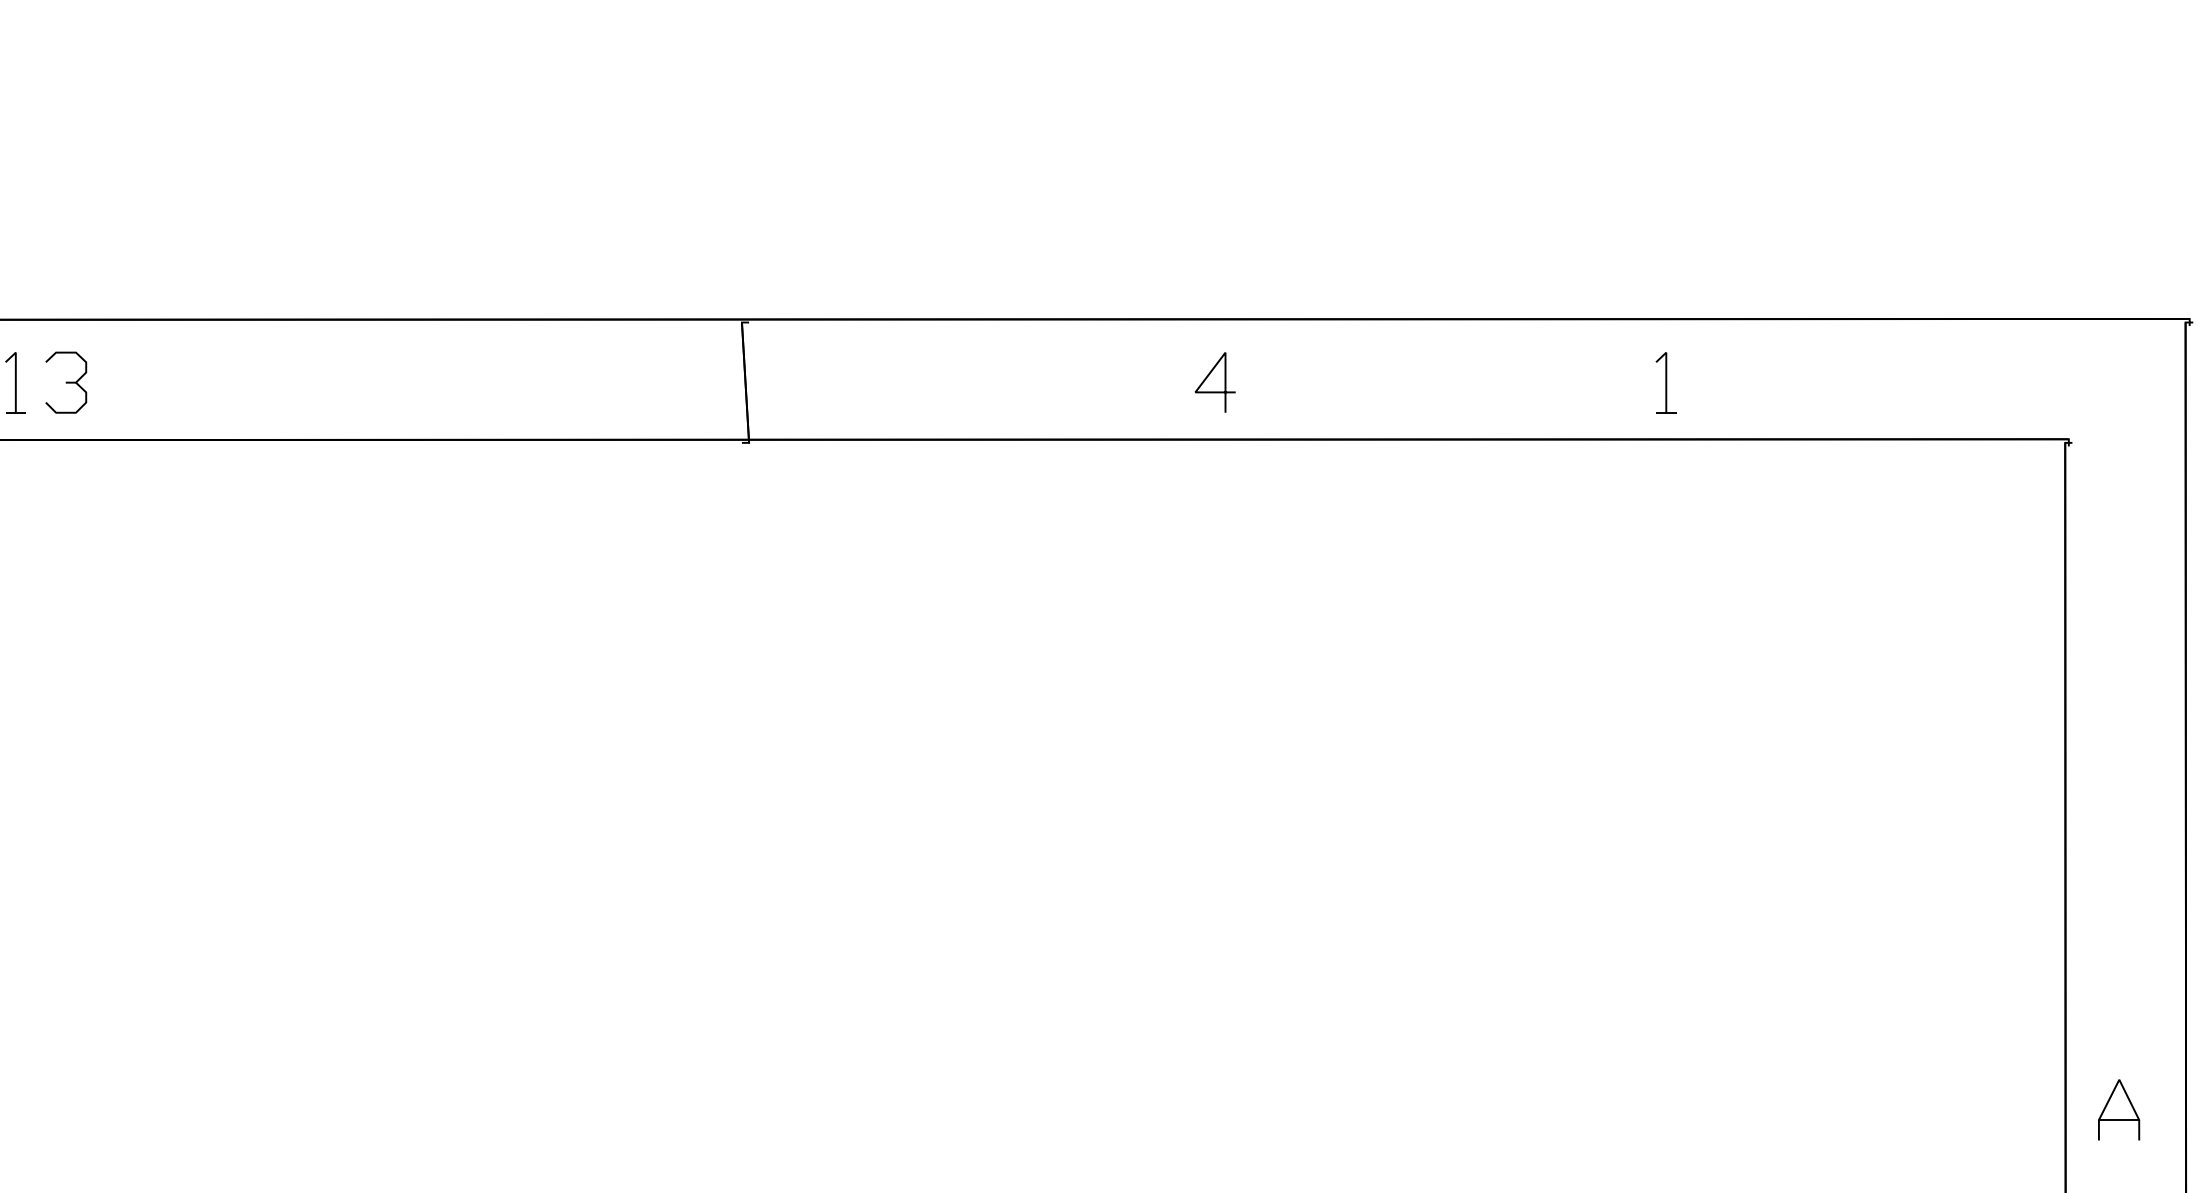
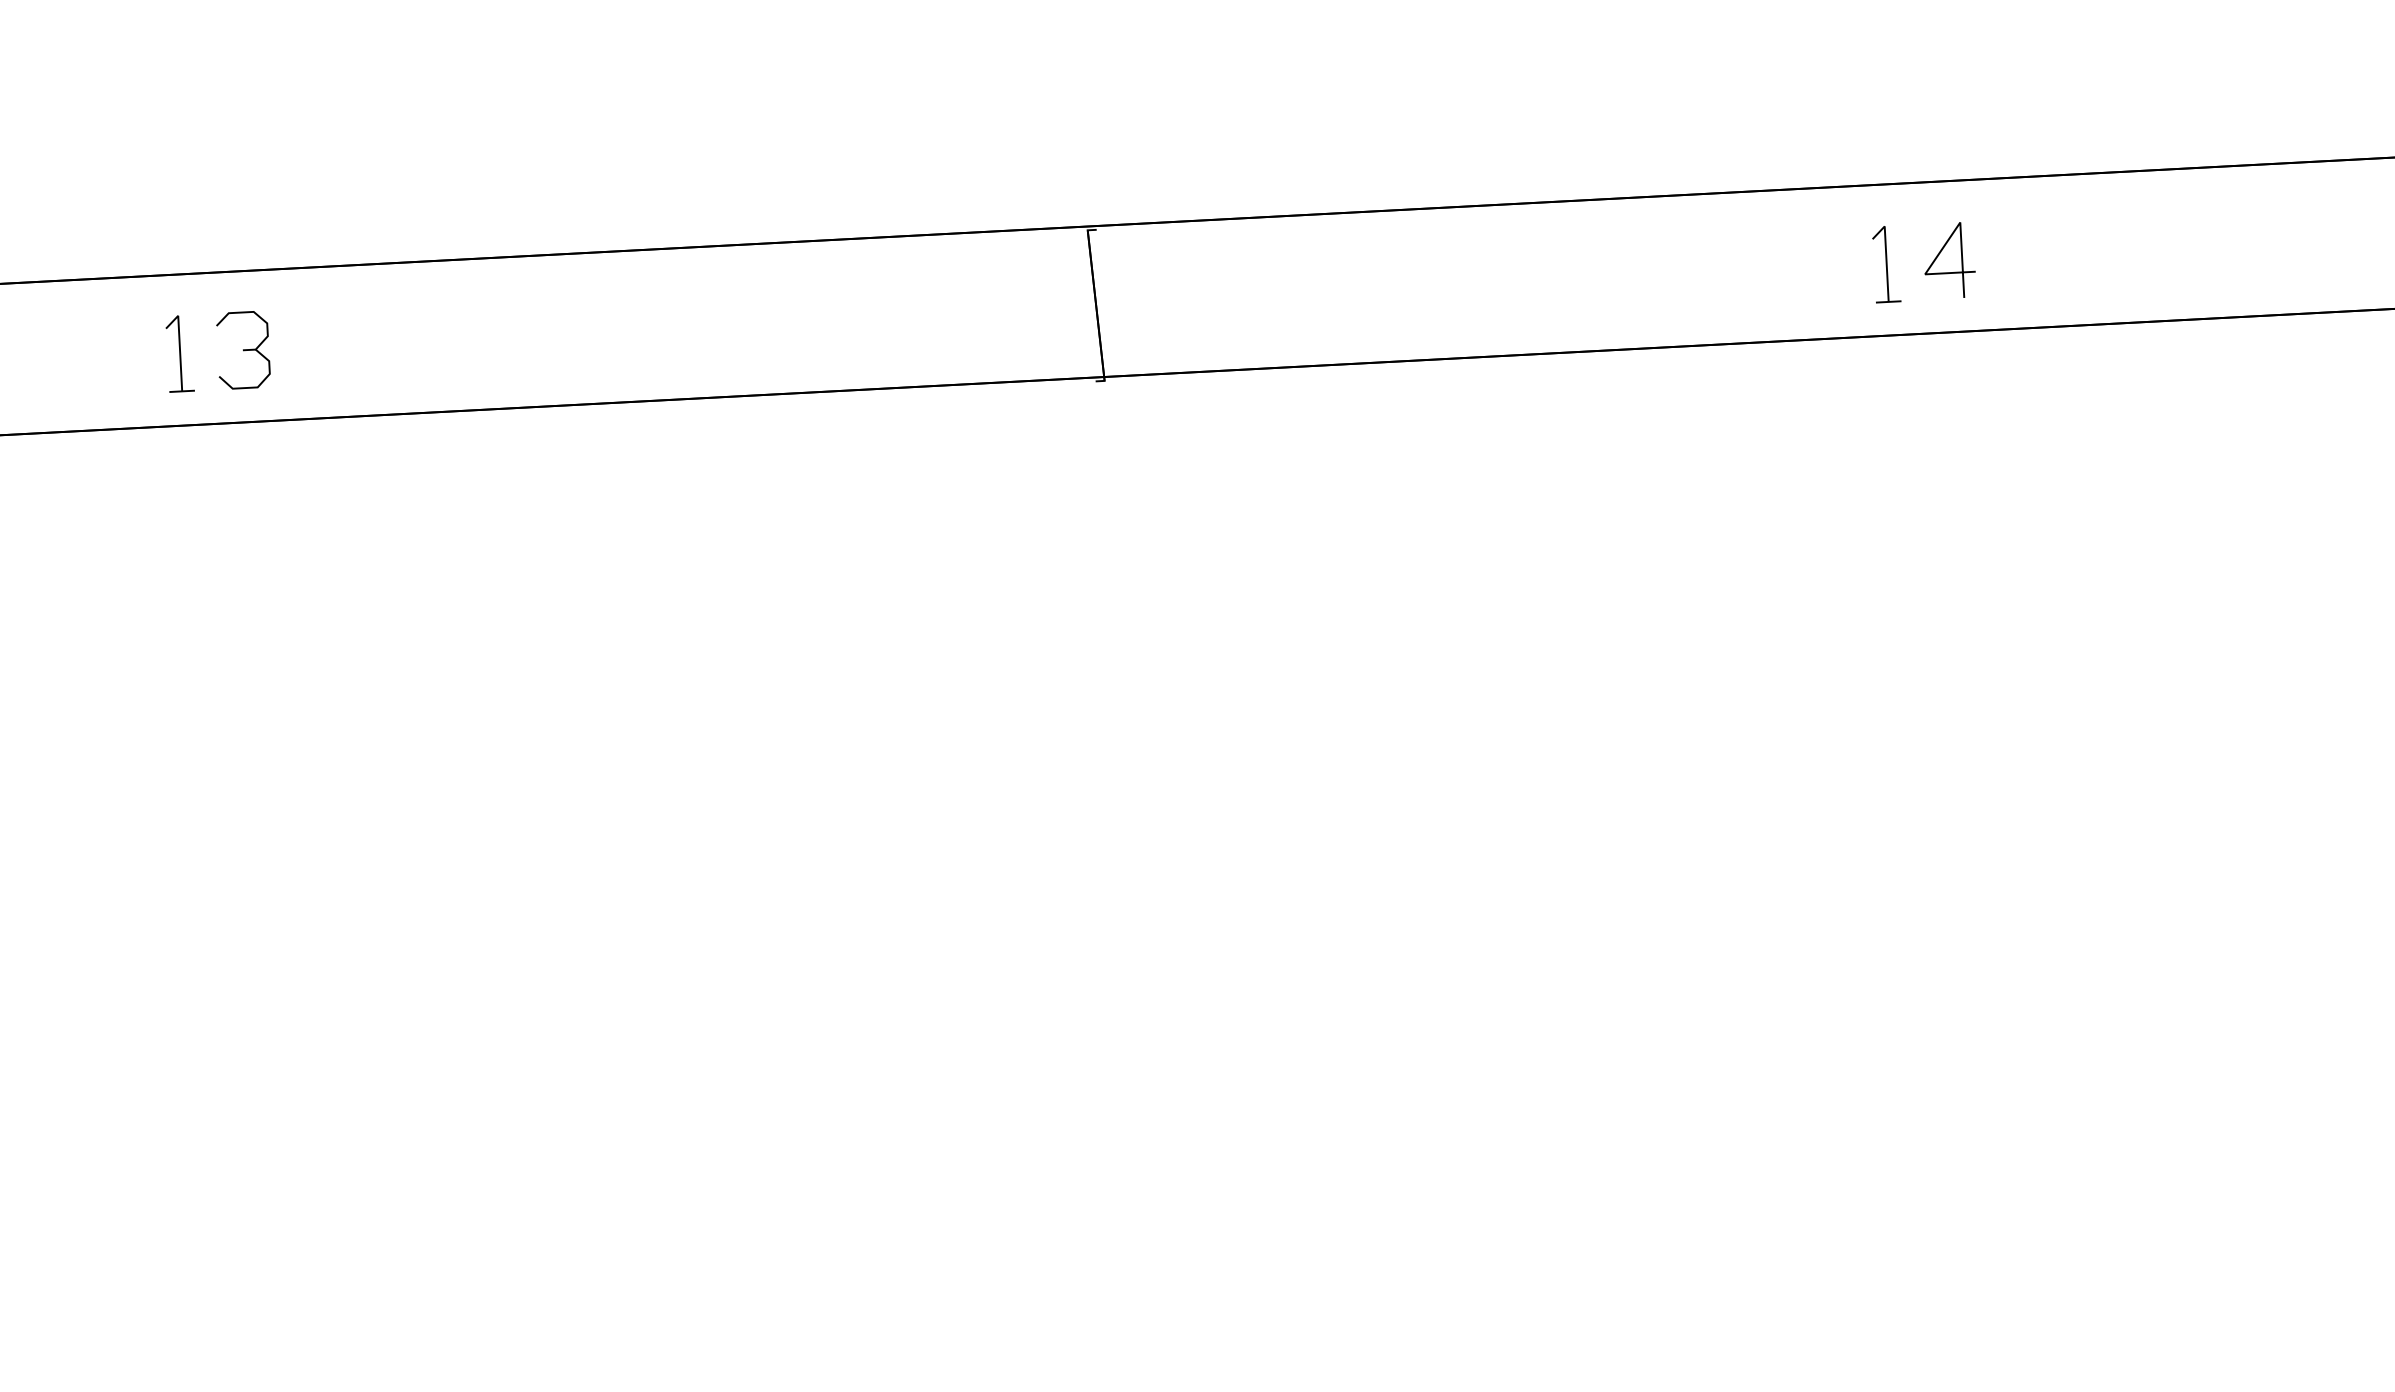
curve: (1207, 378) -> (1939, 256), moved
part: (1665, 382) -> (1885, 263), moved

